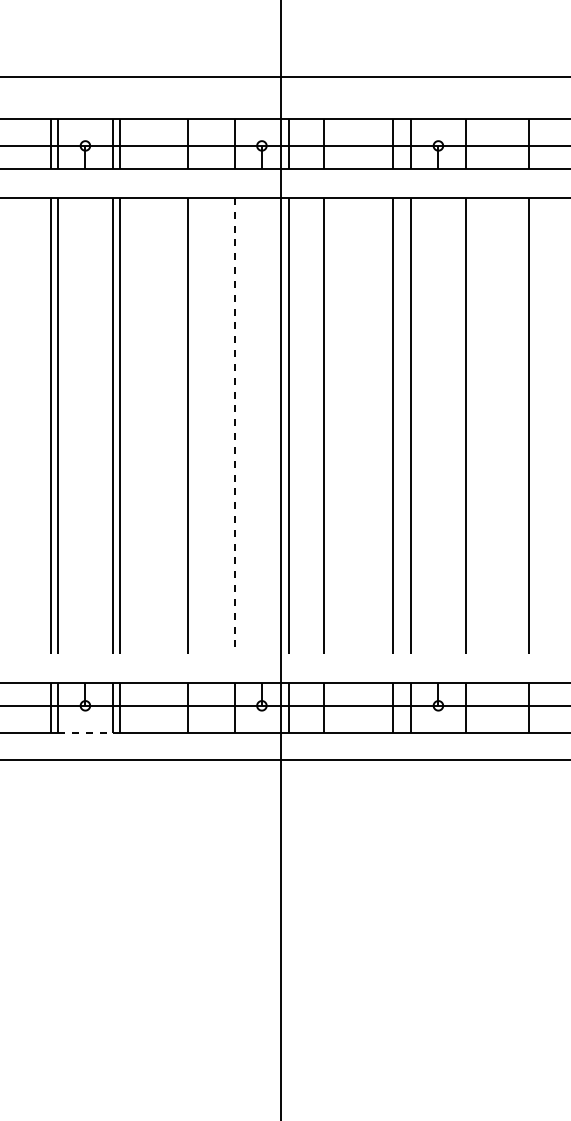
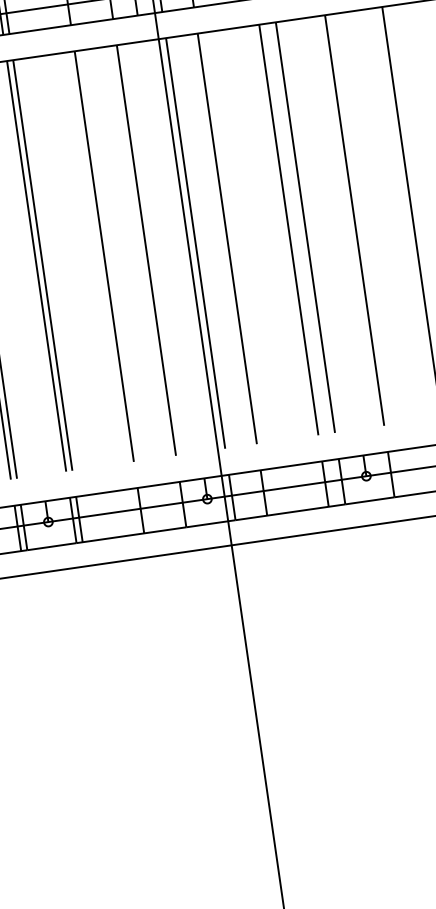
line: (234, 425) -> (146, 250), dashed -> solid
line: (85, 733) -> (52, 546), dashed -> solid

